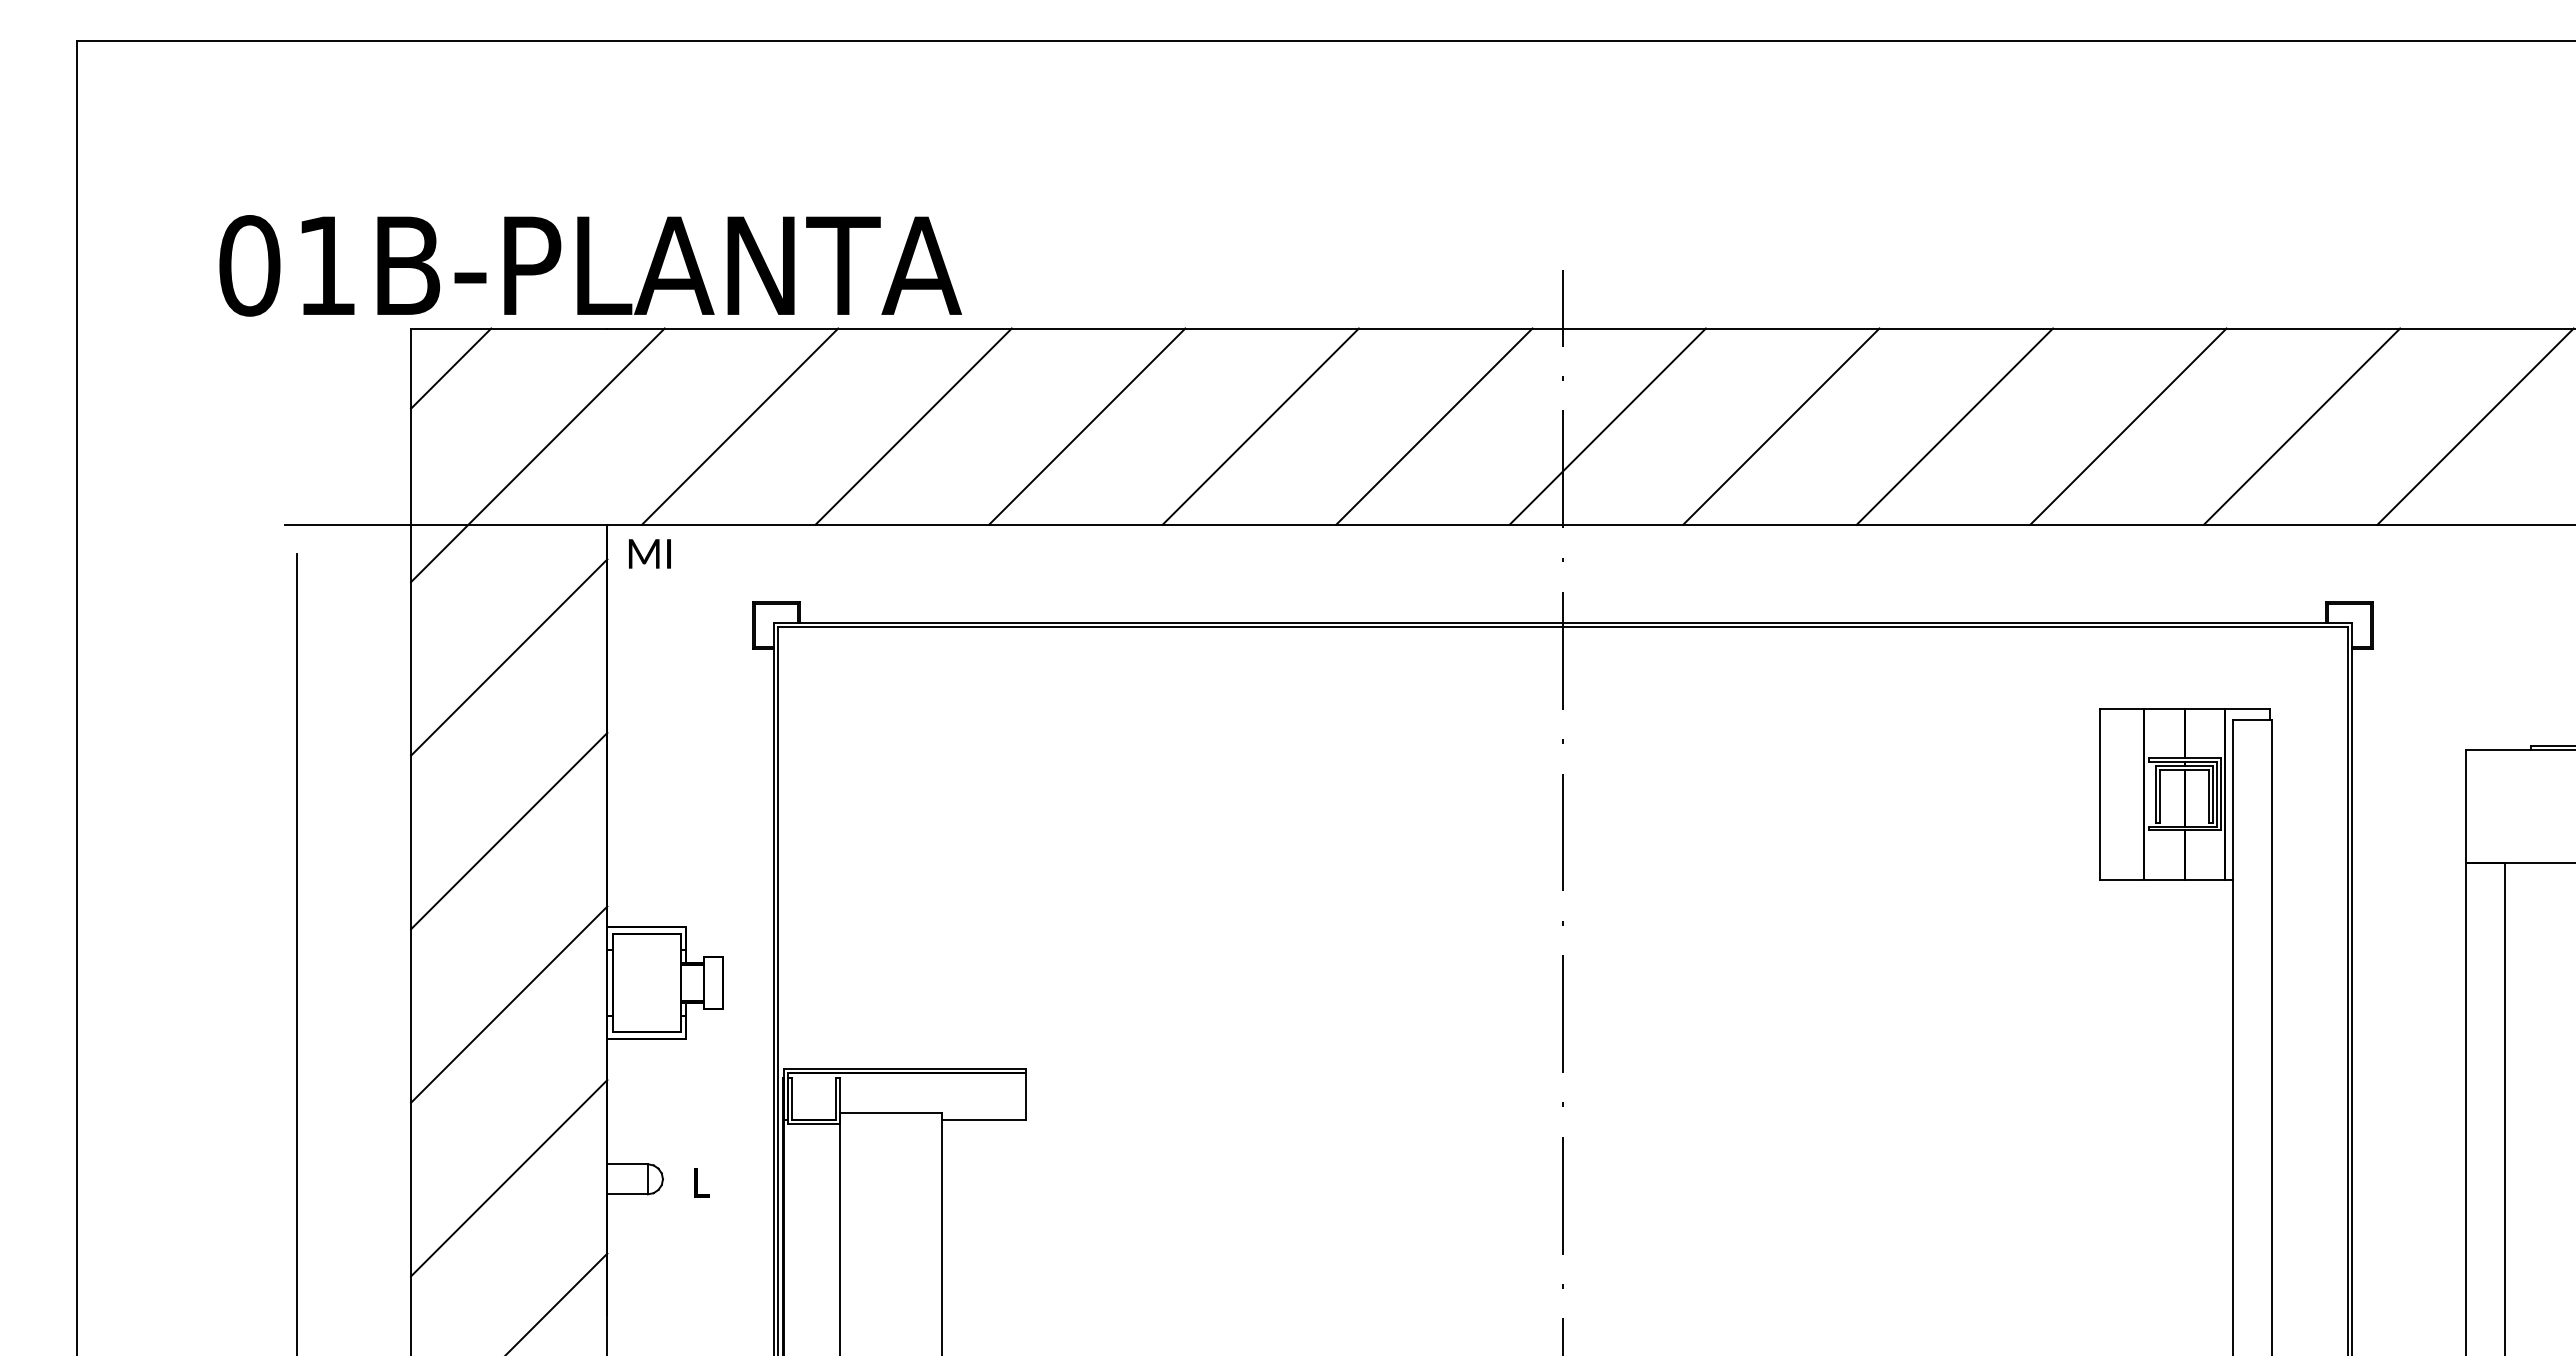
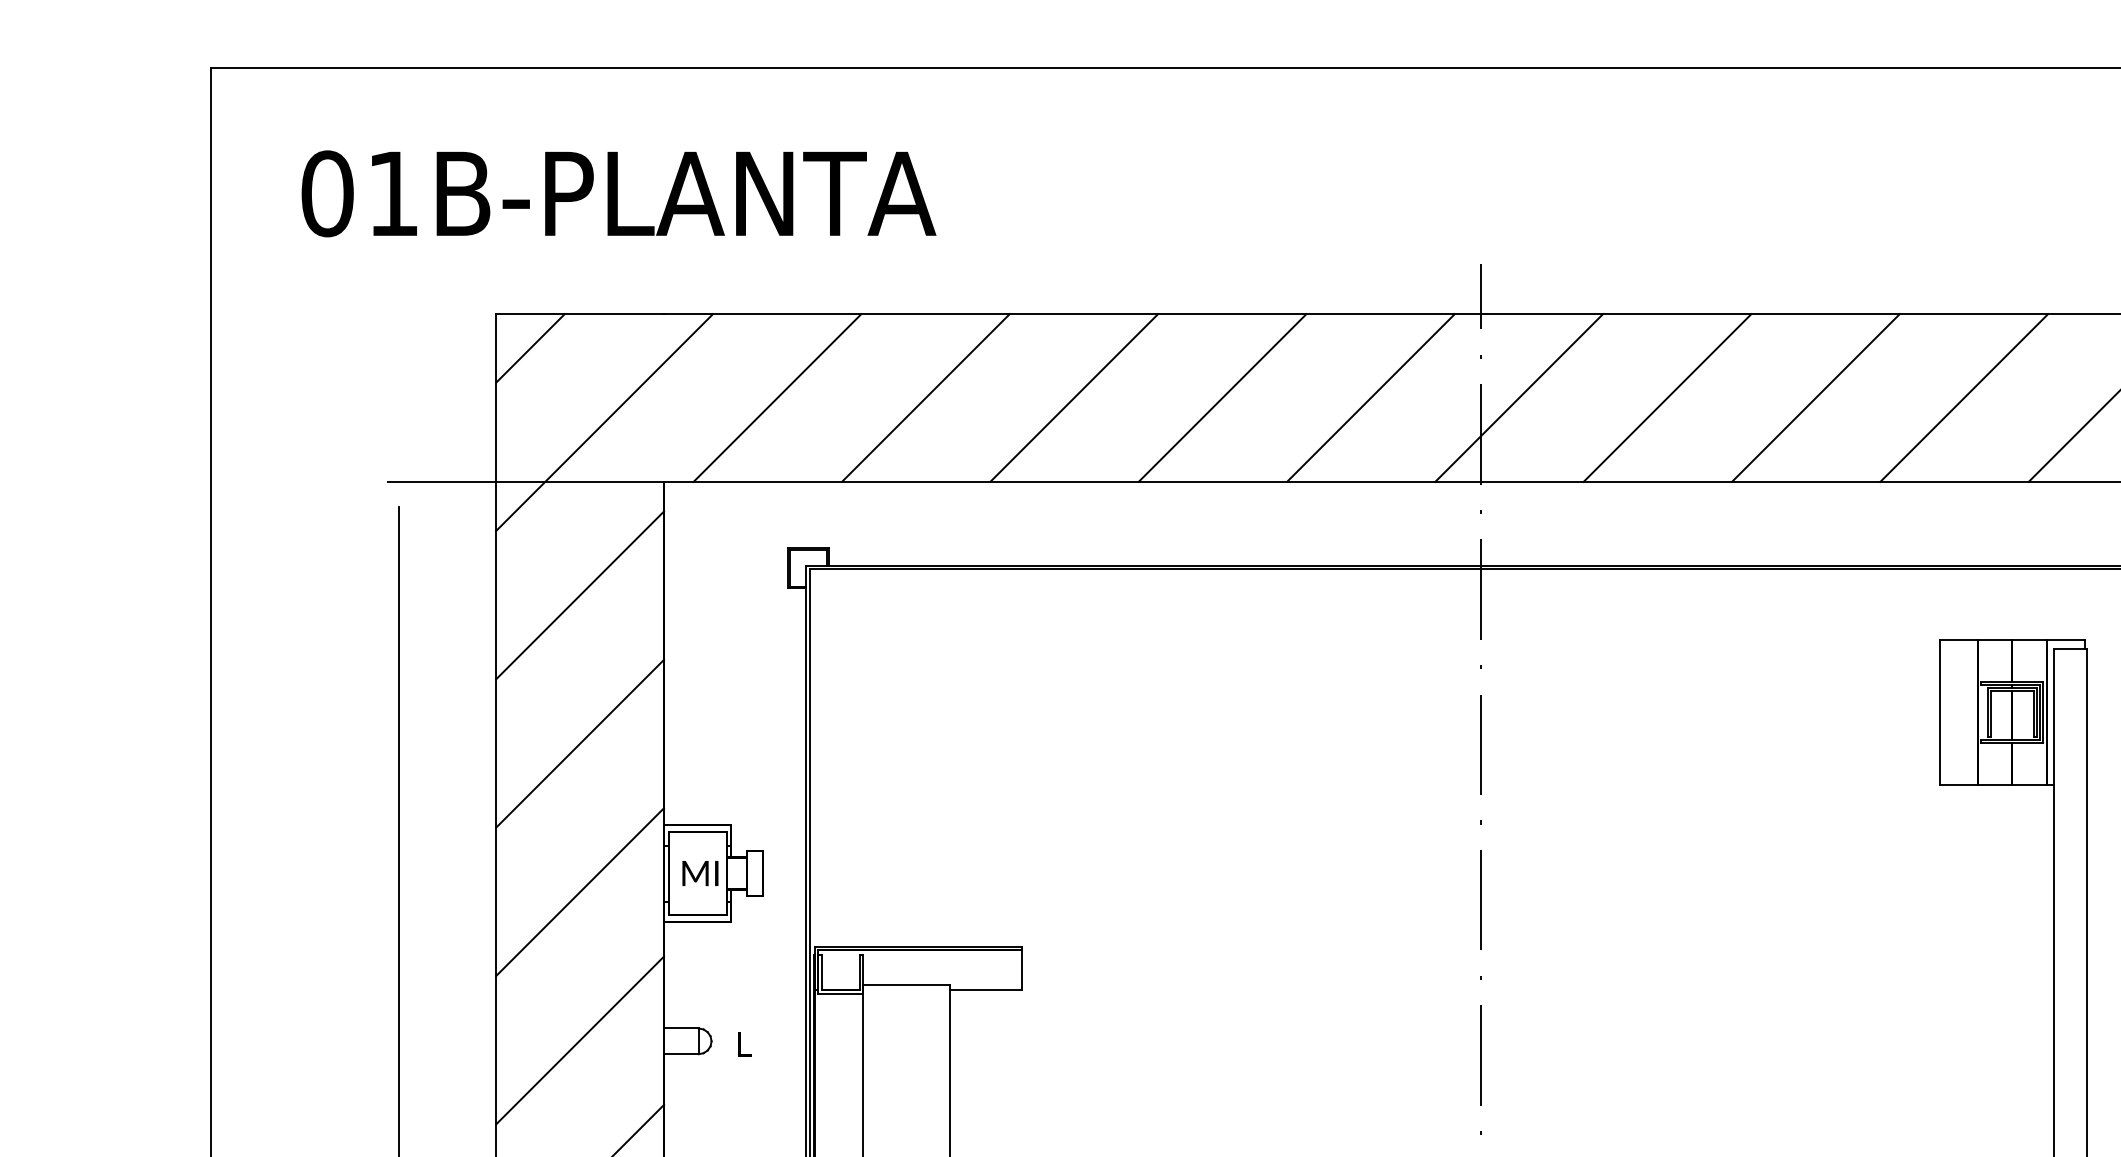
text: (590, 265) -> (618, 193), moved
text: (649, 553) -> (700, 873), moved

